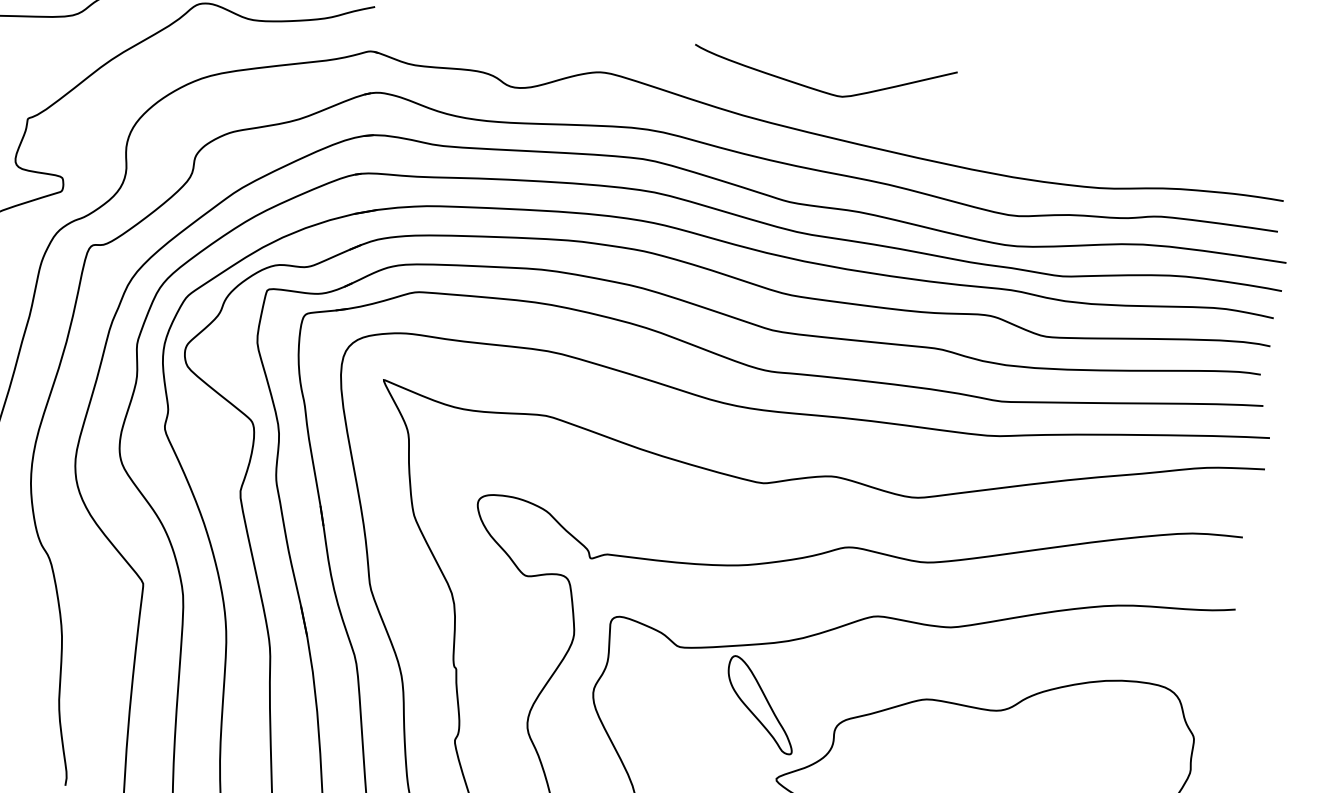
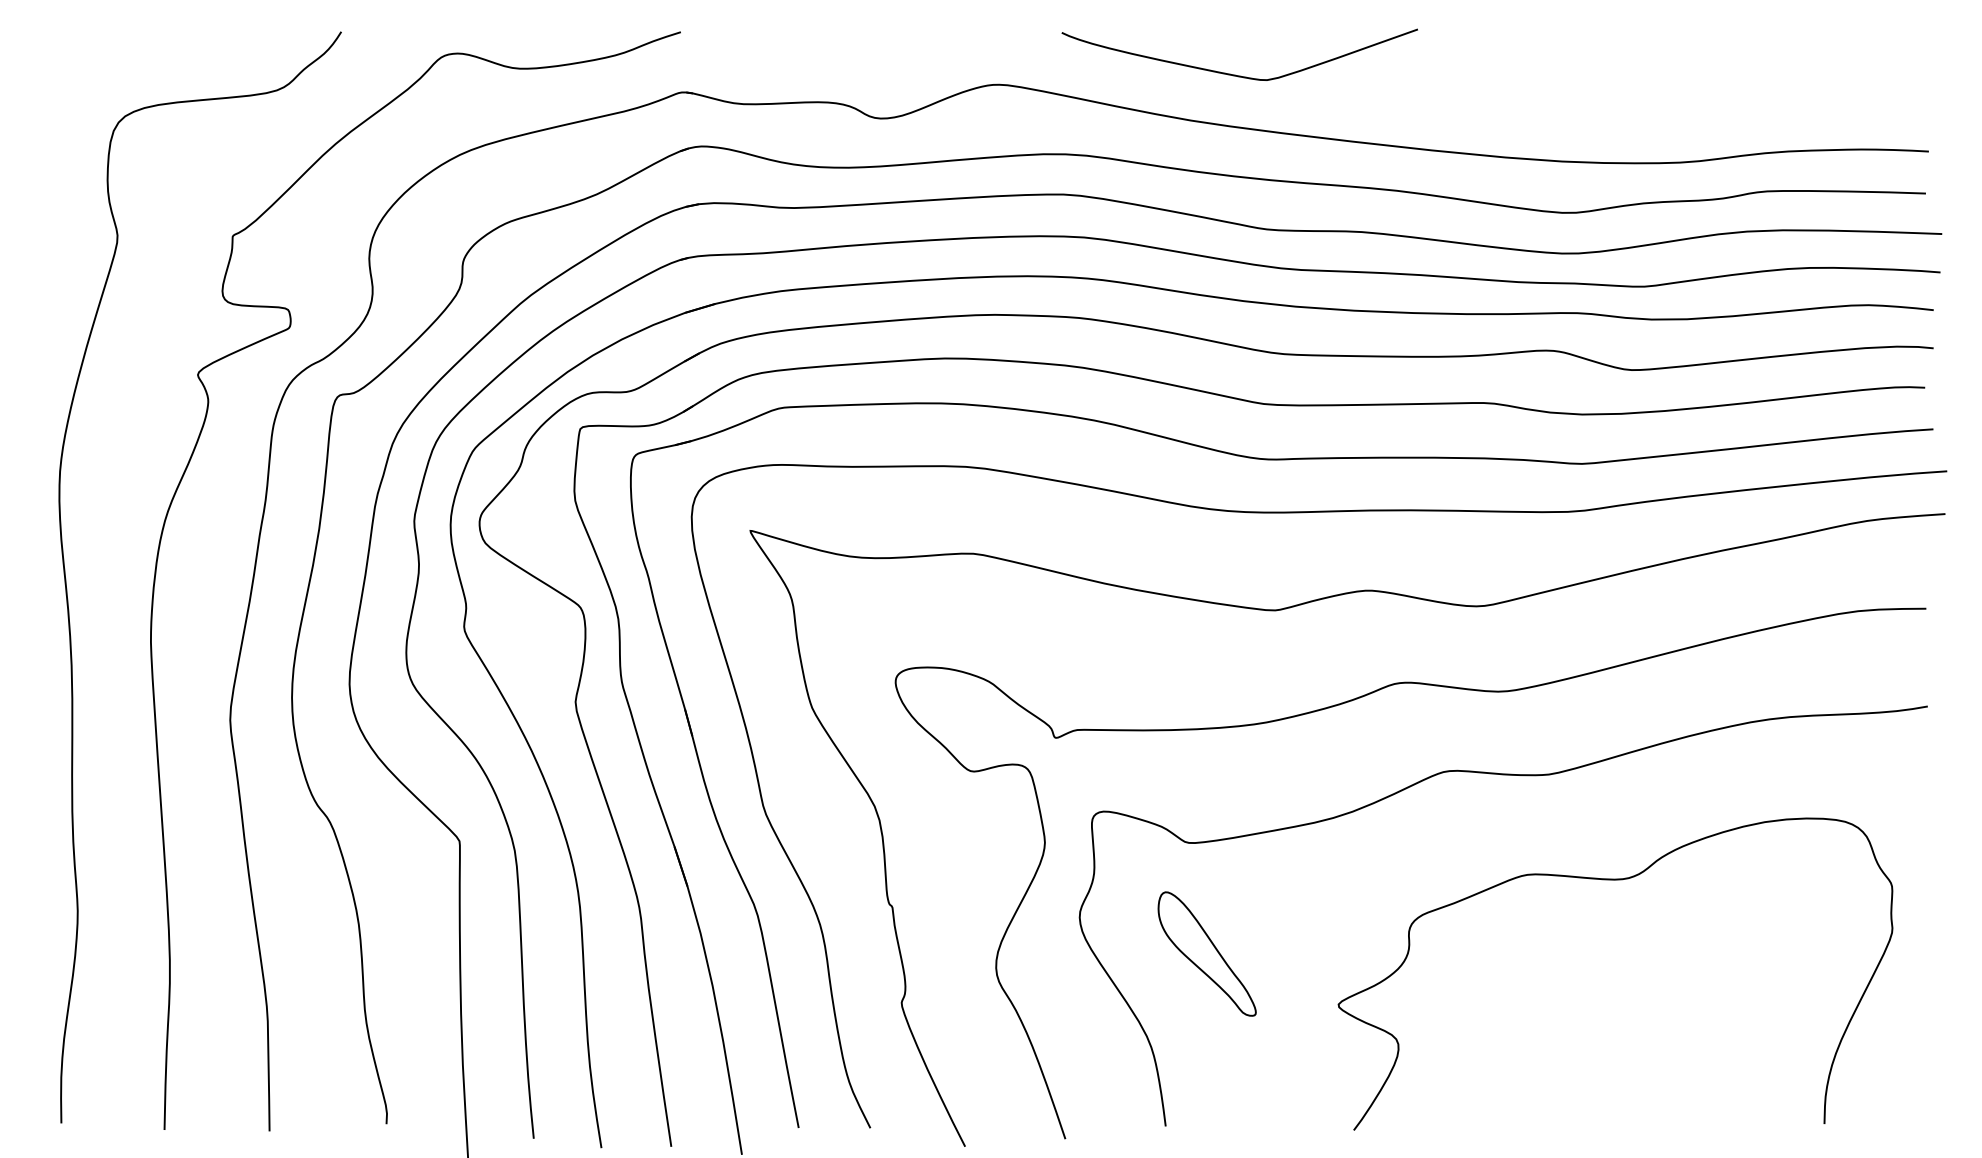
curve: (819, 89) -> (1235, 74), moved
part: (760, 704) -> (1206, 953), moved

